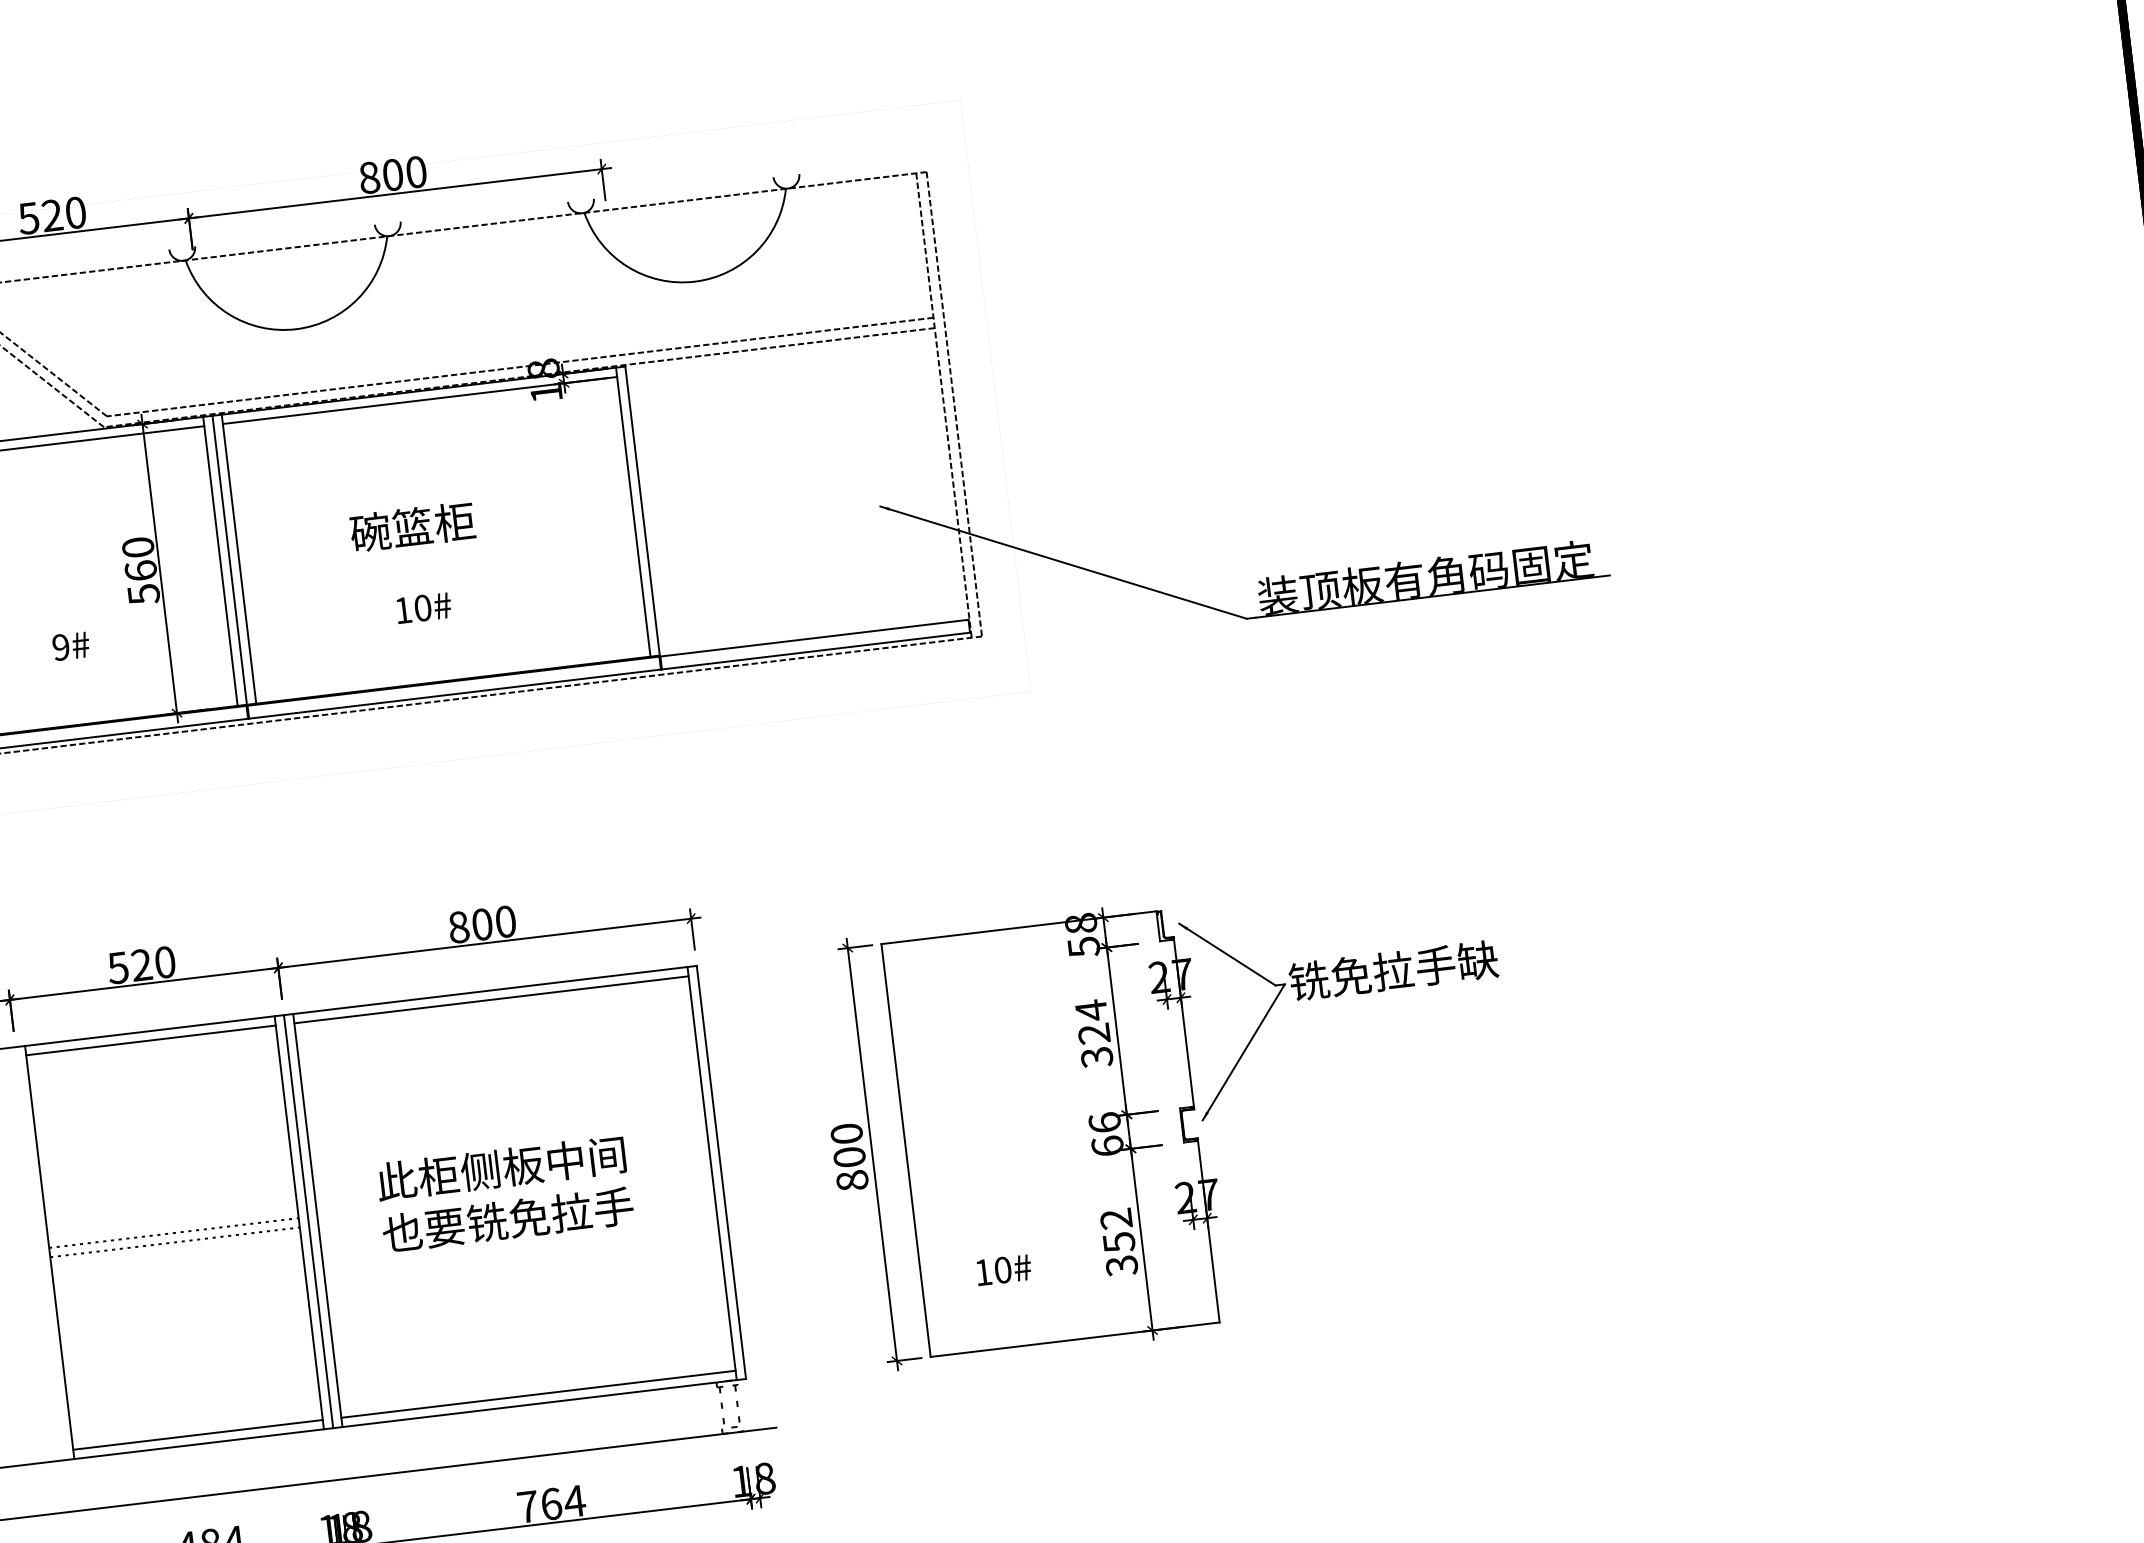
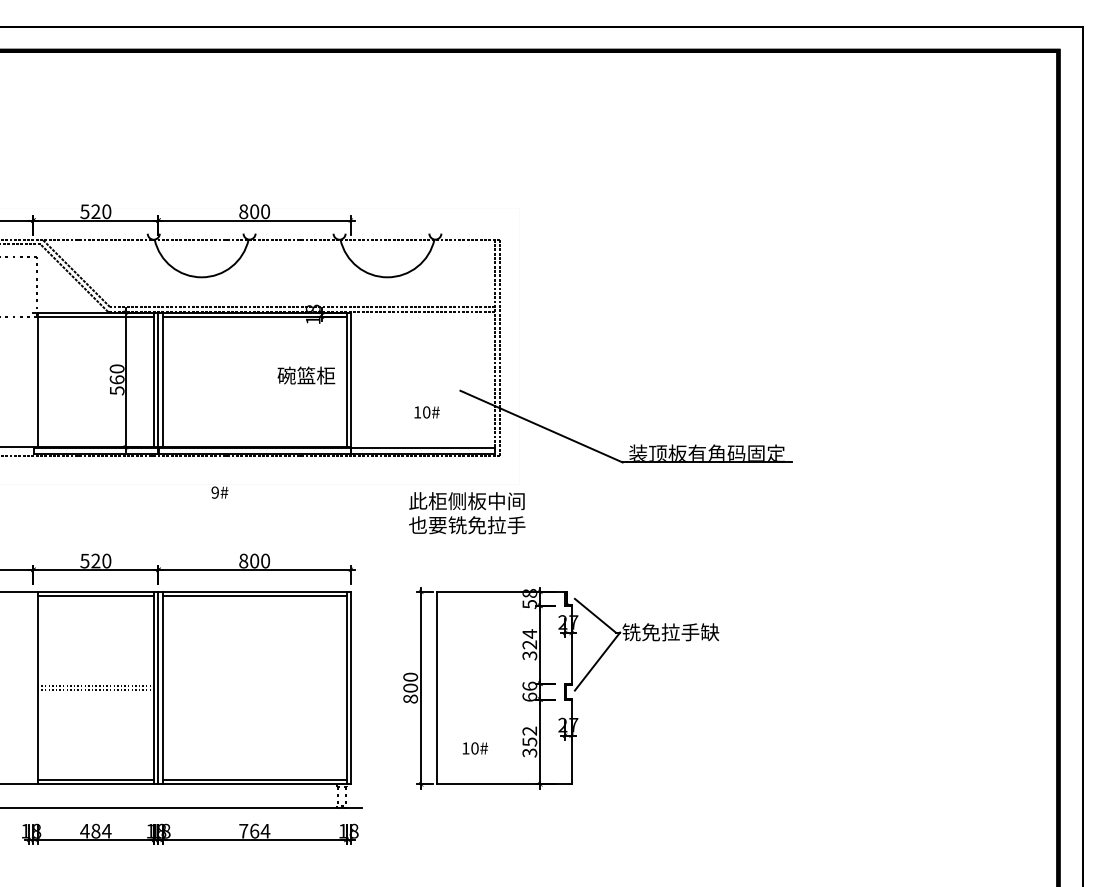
text: (412, 526) -> (306, 375), moved
text: (422, 608) -> (426, 412), moved
text: (70, 645) -> (219, 492), moved
text: (505, 1194) -> (467, 513), moved

